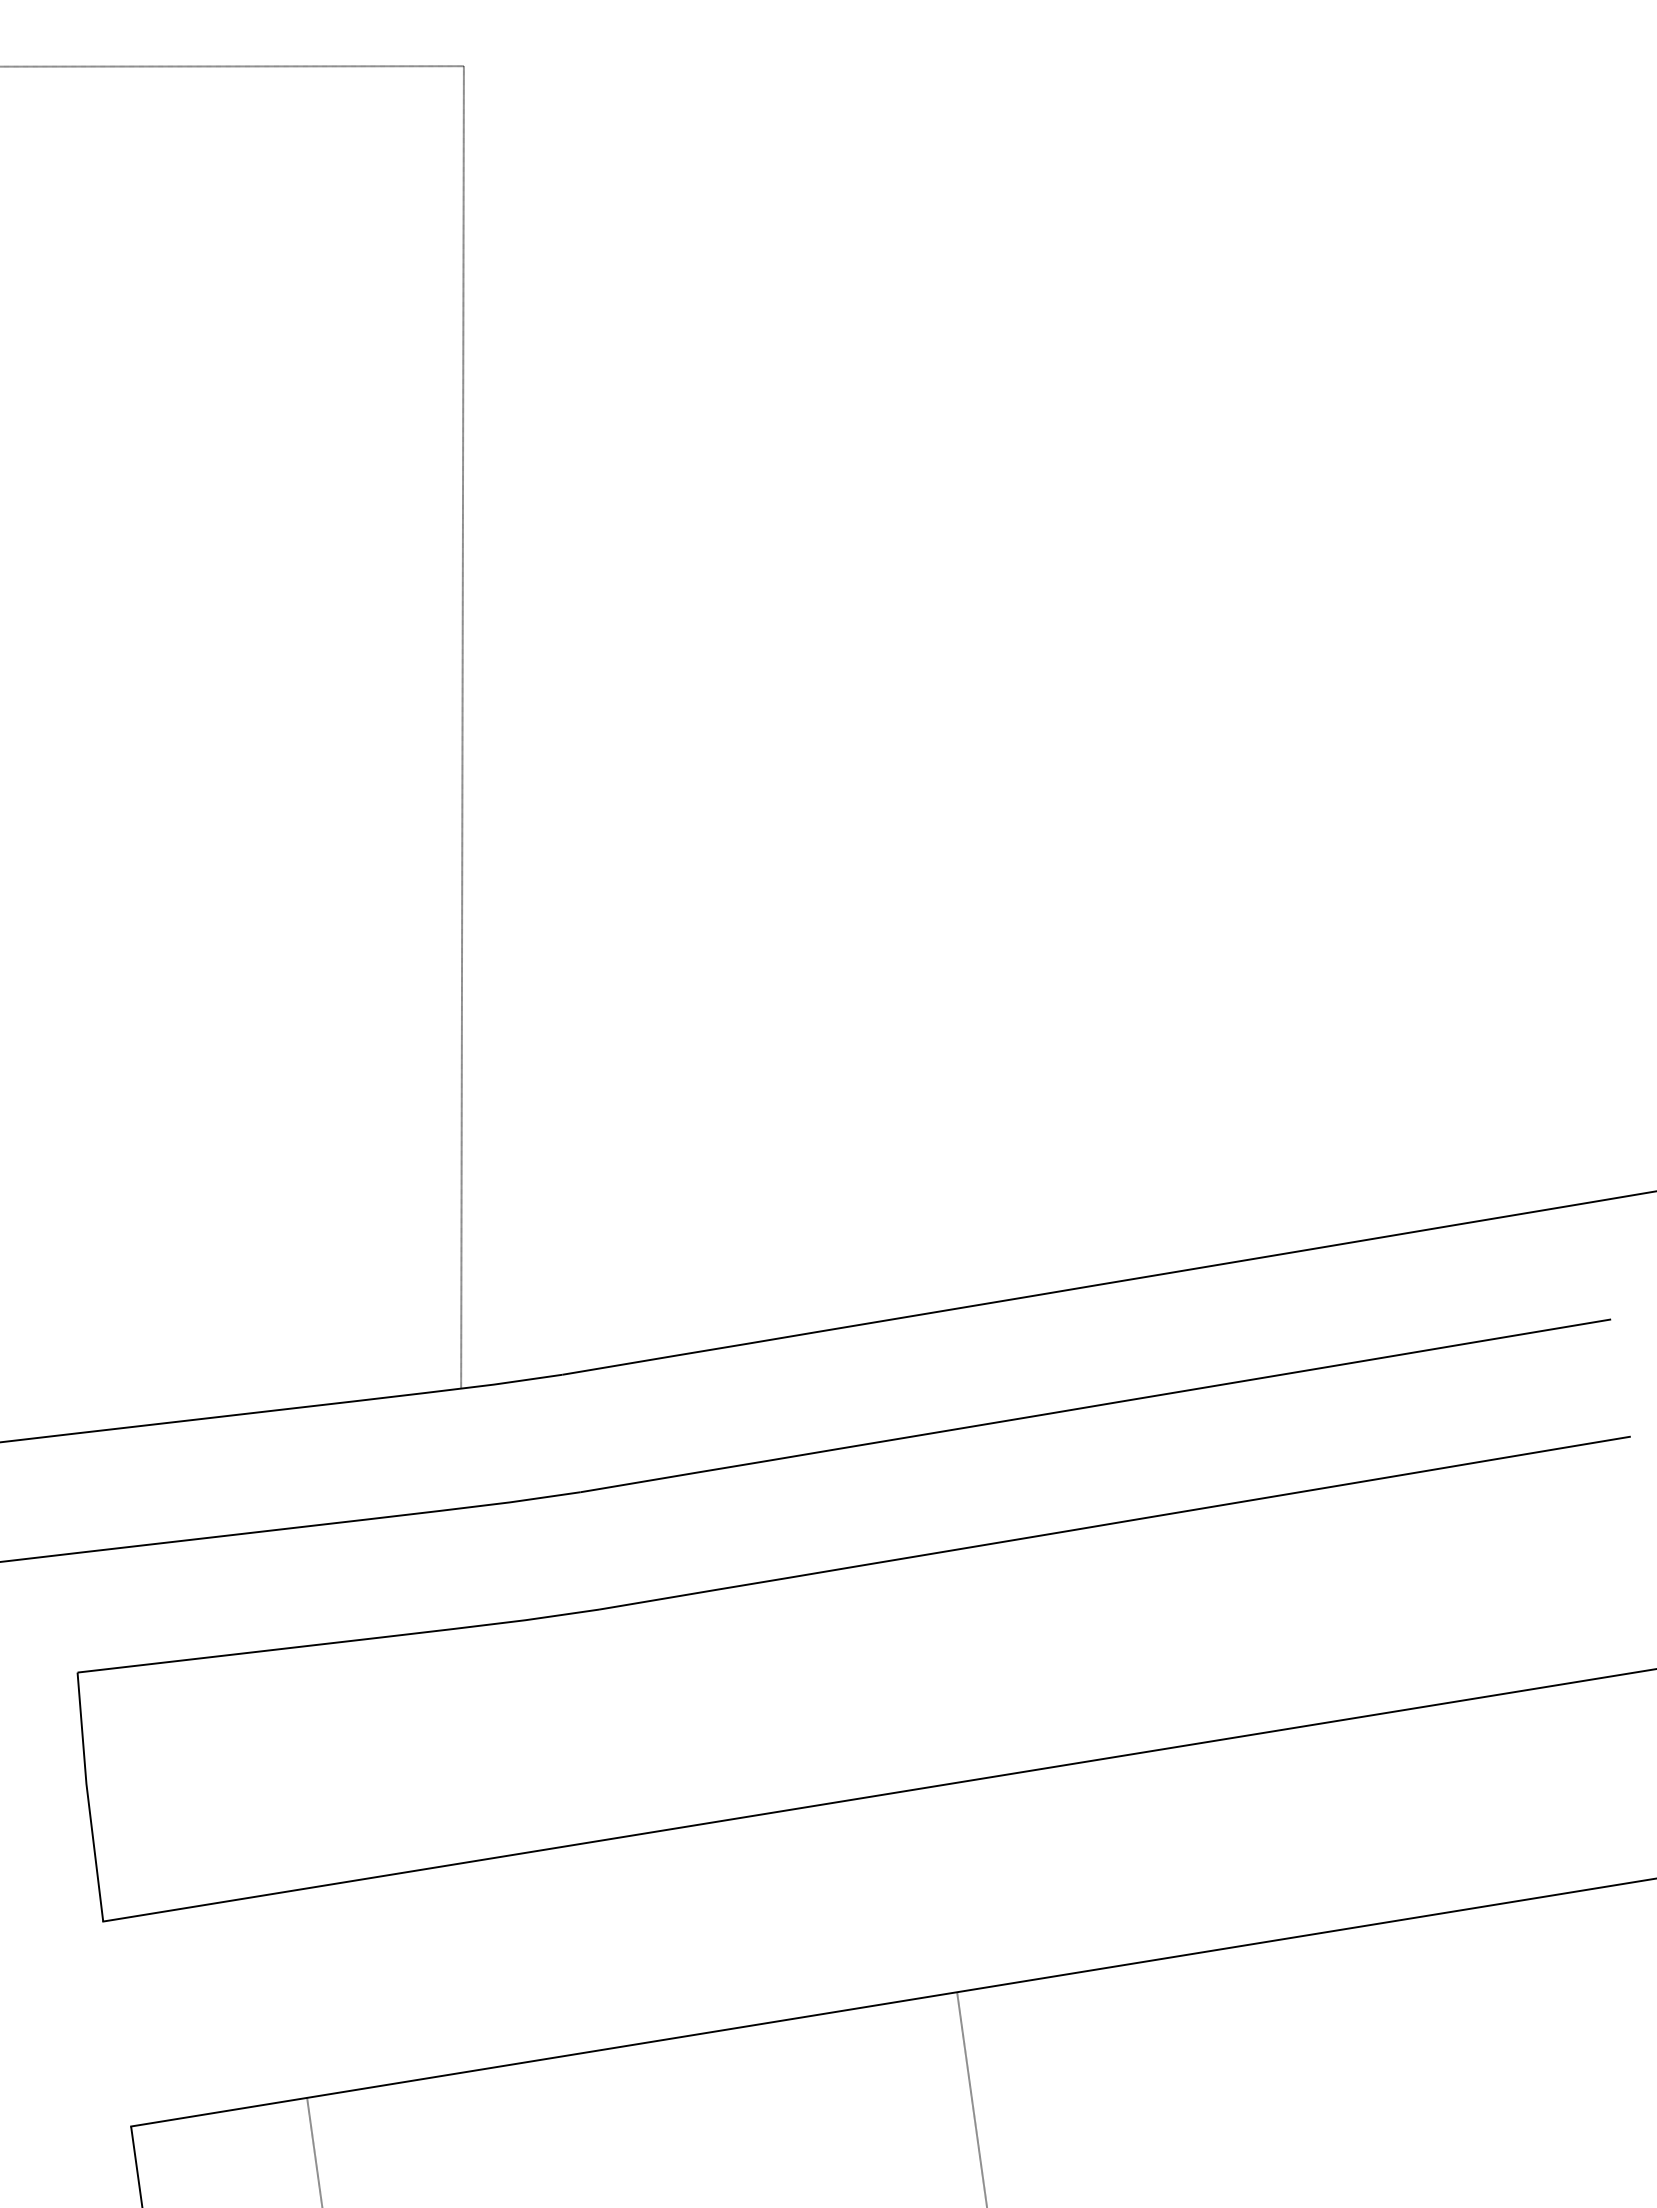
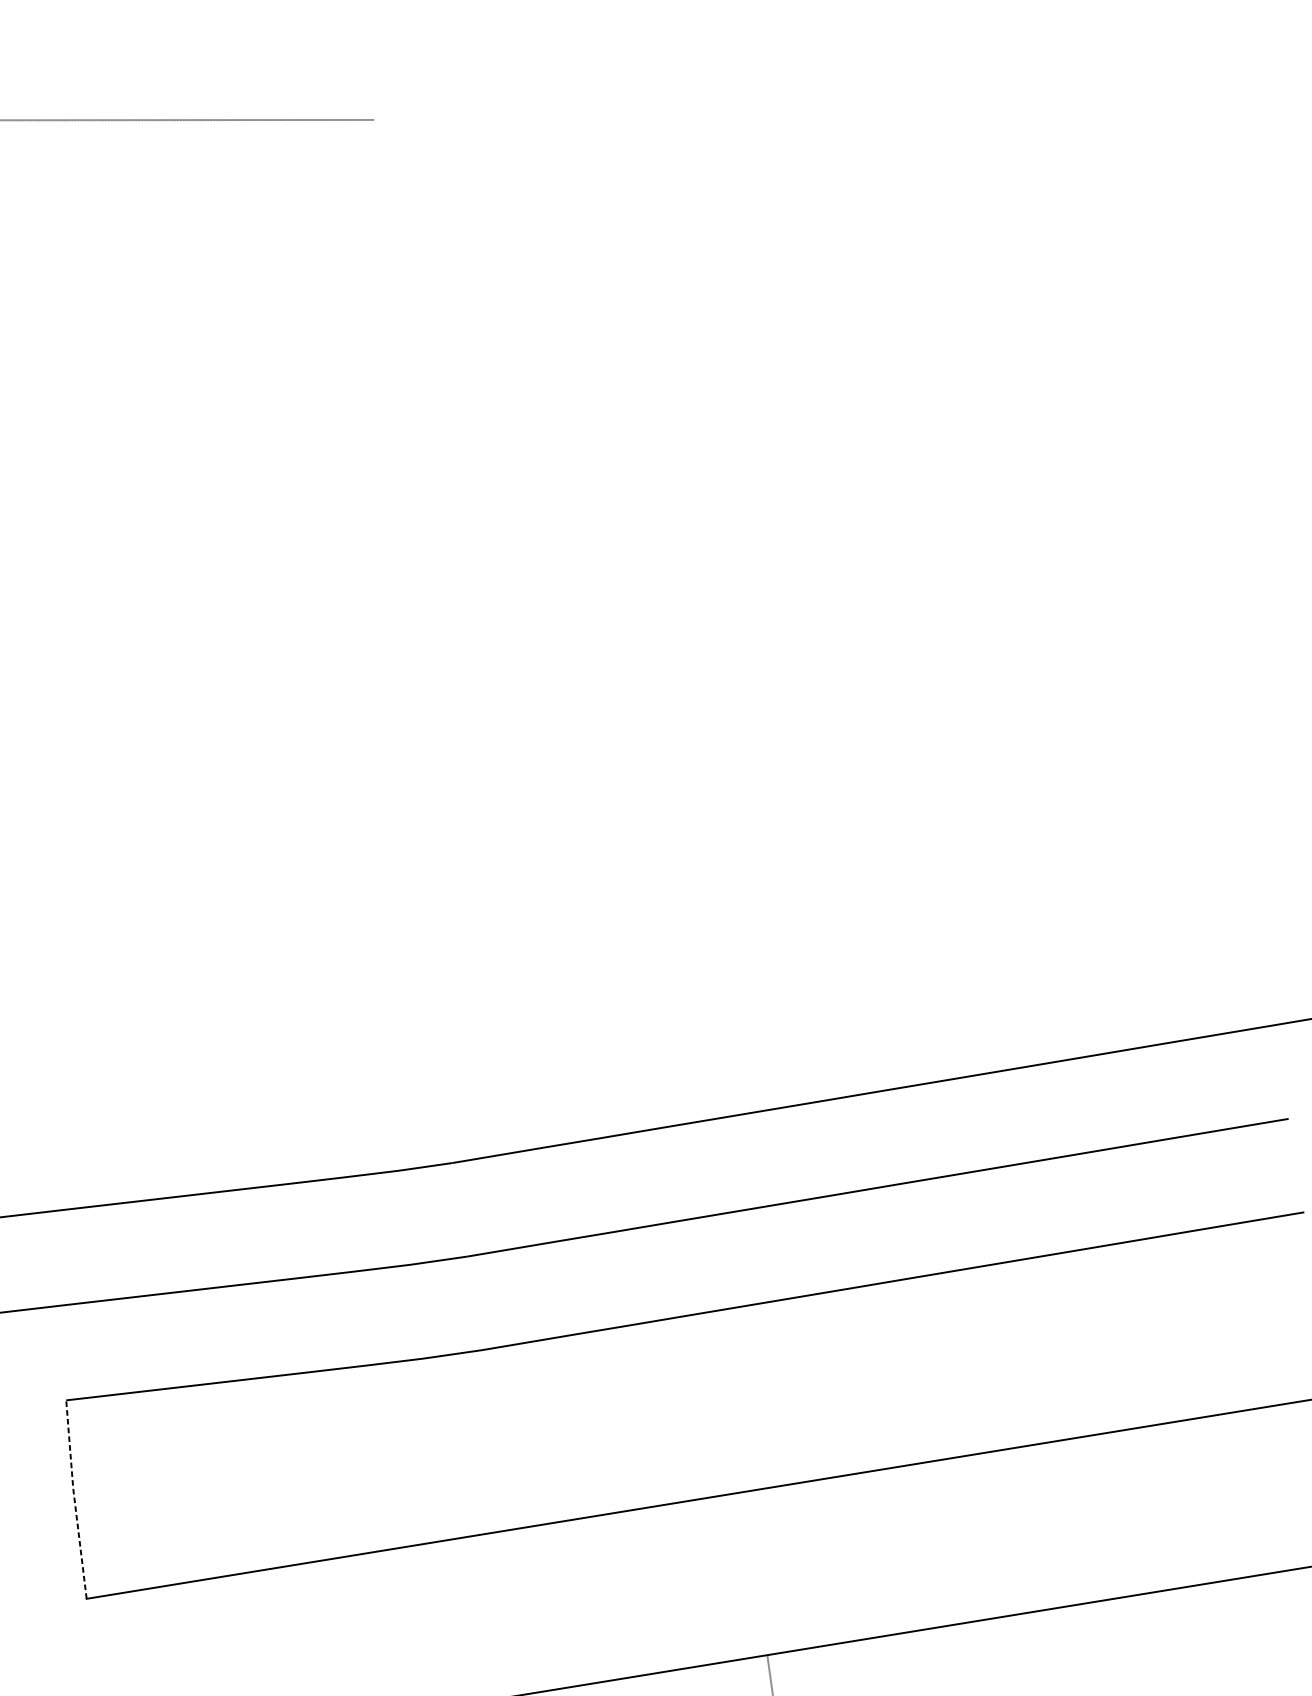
line: (462, 727) -> (373, 647), removed
line: (88, 1796) -> (74, 1499), solid -> dashed

